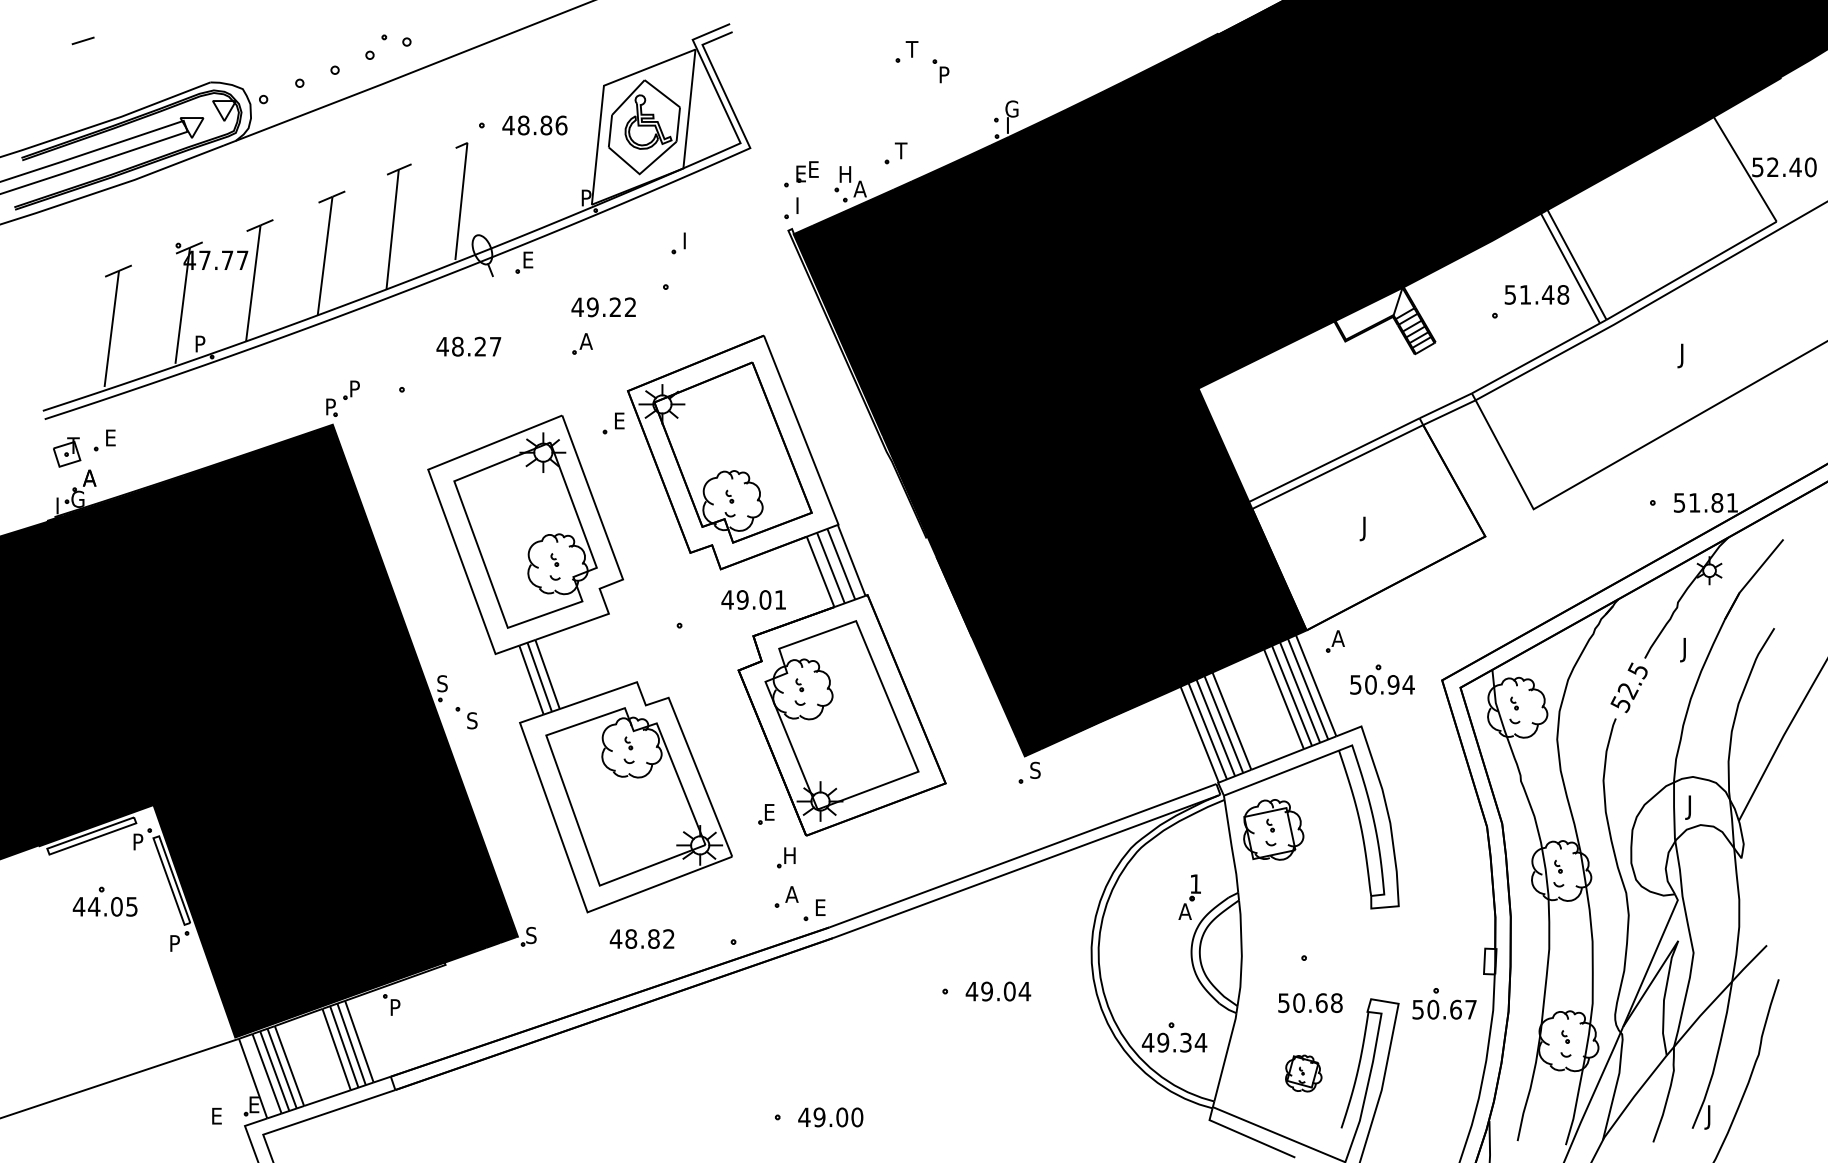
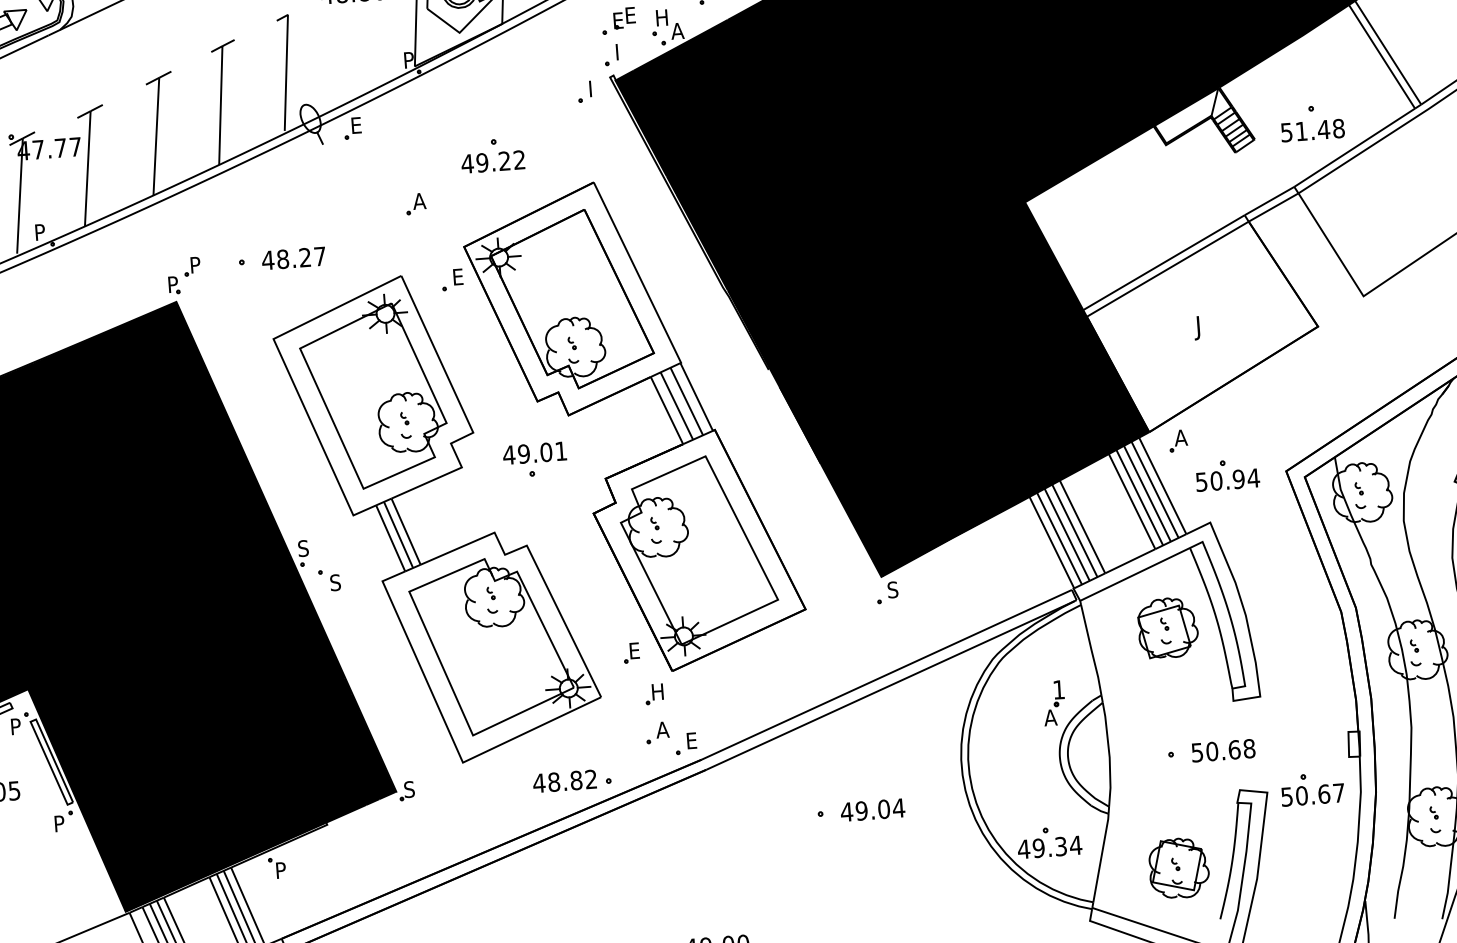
part: (678, 243) -> (584, 92), moved
text: (1536, 294) -> (1312, 130), moved
text: (603, 307) -> (492, 162), moved
text: (468, 346) -> (293, 258), moved
text: (753, 599) -> (534, 452), moved
part: (1273, 829) -> (1167, 627), moved
text: (641, 938) -> (564, 780), moved
text: (1310, 1002) -> (1223, 750), moved
part: (1303, 1073) -> (1178, 868), size x1.67

